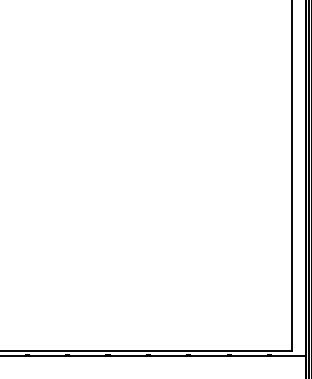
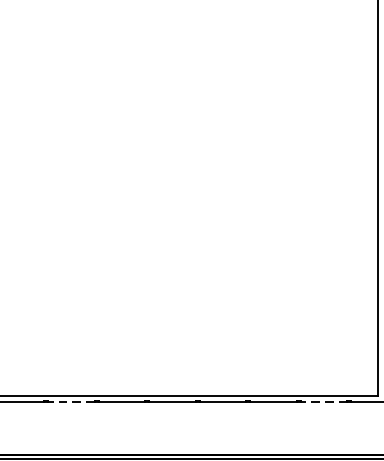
line: (47, 355) -> (71, 401), solid -> dashed
line: (249, 355) -> (324, 401), solid -> dashed

